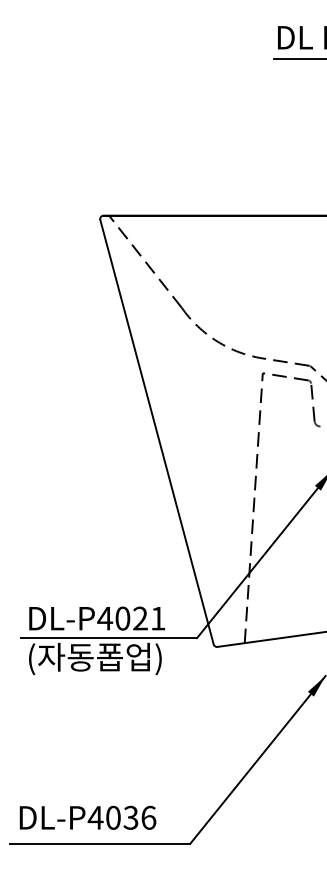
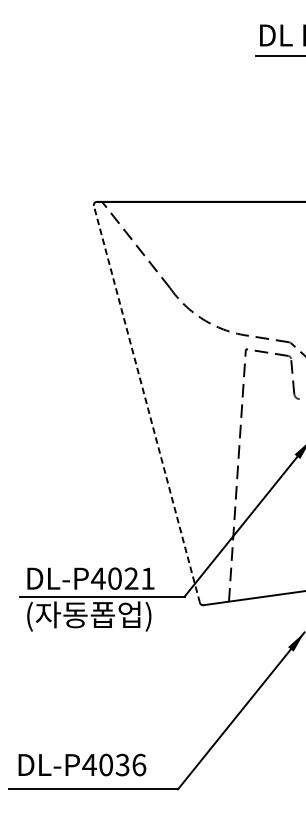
line: (157, 432) -> (147, 404), solid -> dashed

